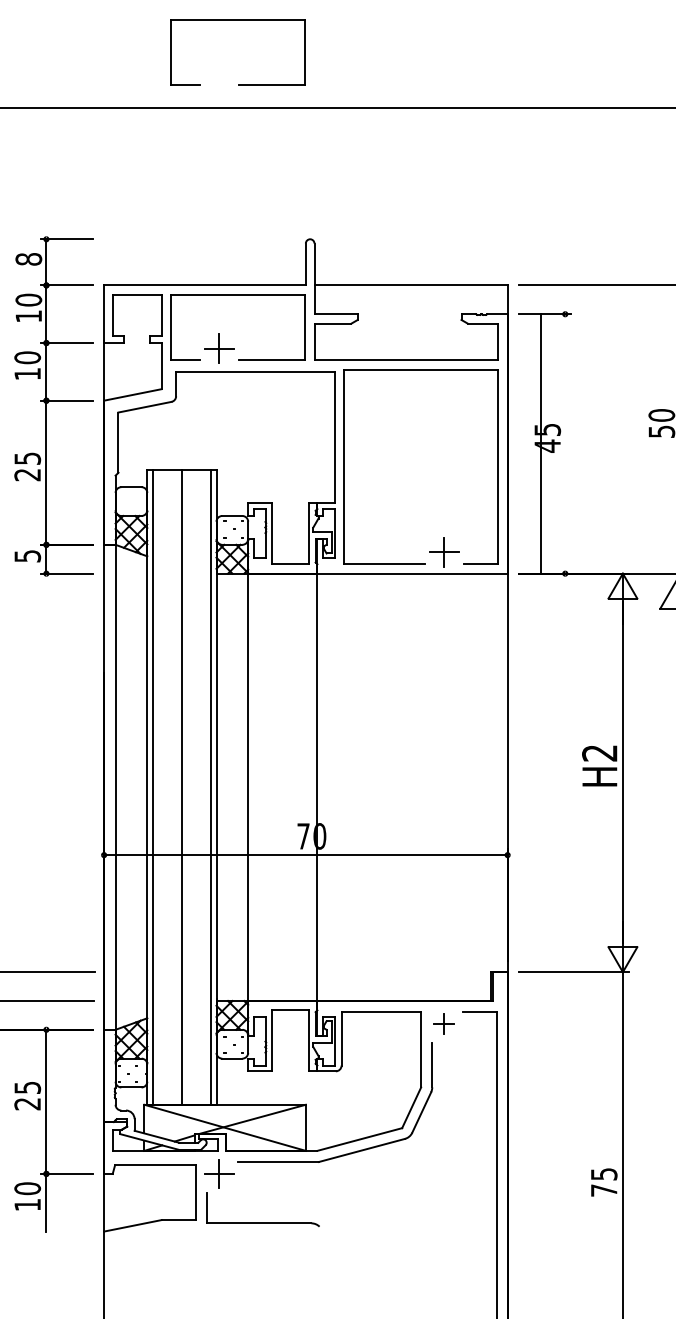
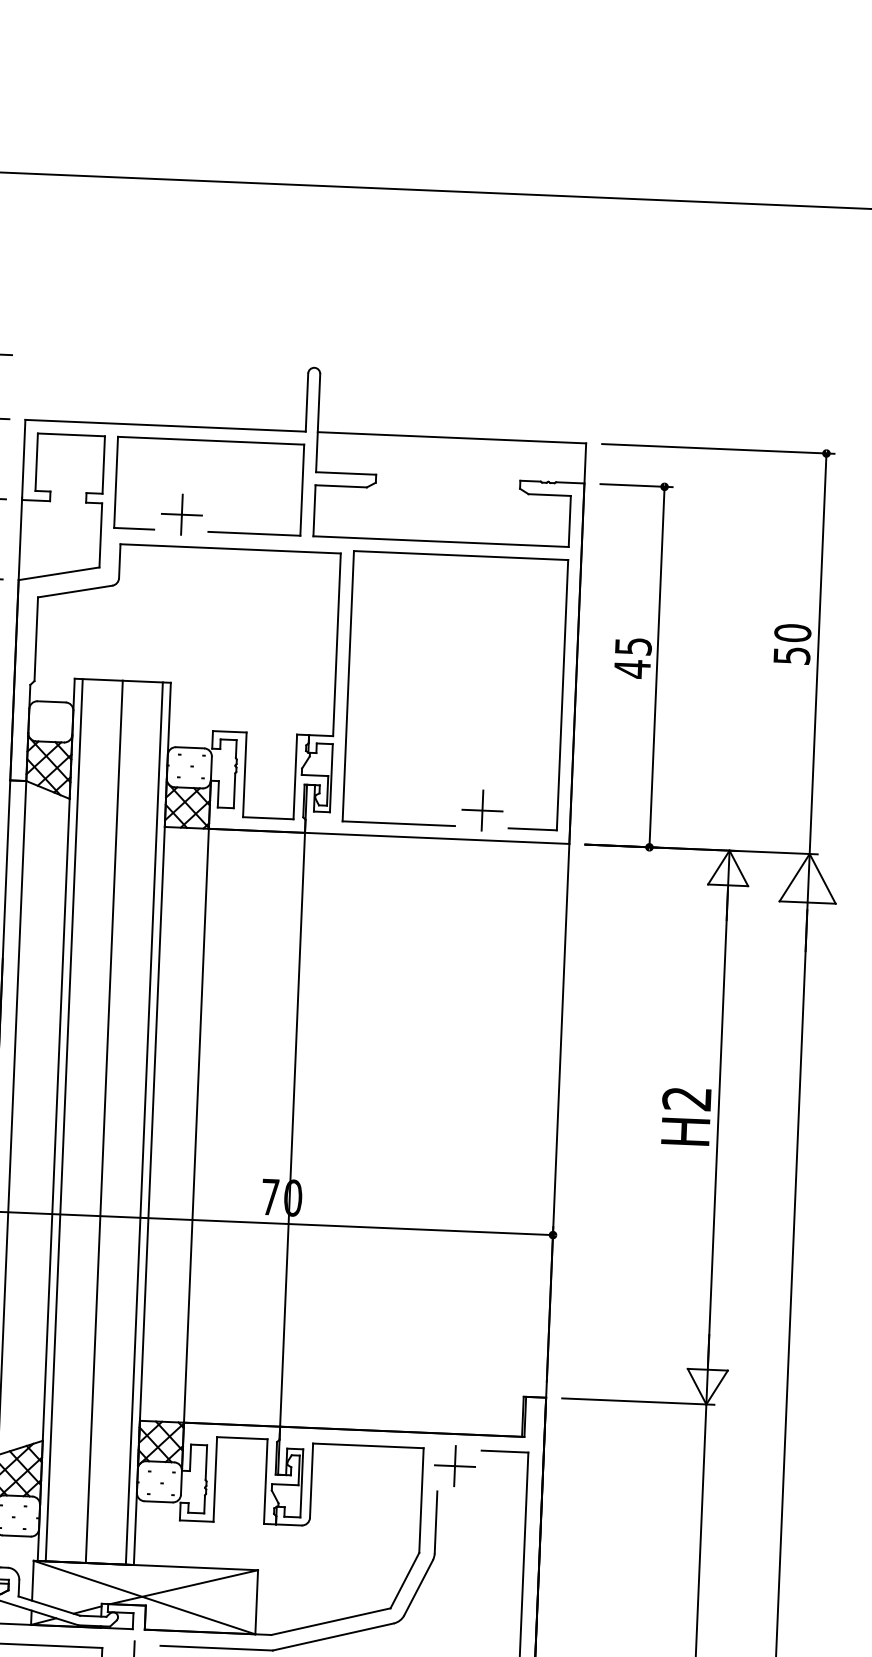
part: (237, 20) -> (226, 59), removed
line: (541, 443) -> (657, 666), moved
part: (444, 1023) -> (455, 1465), size x1.43

